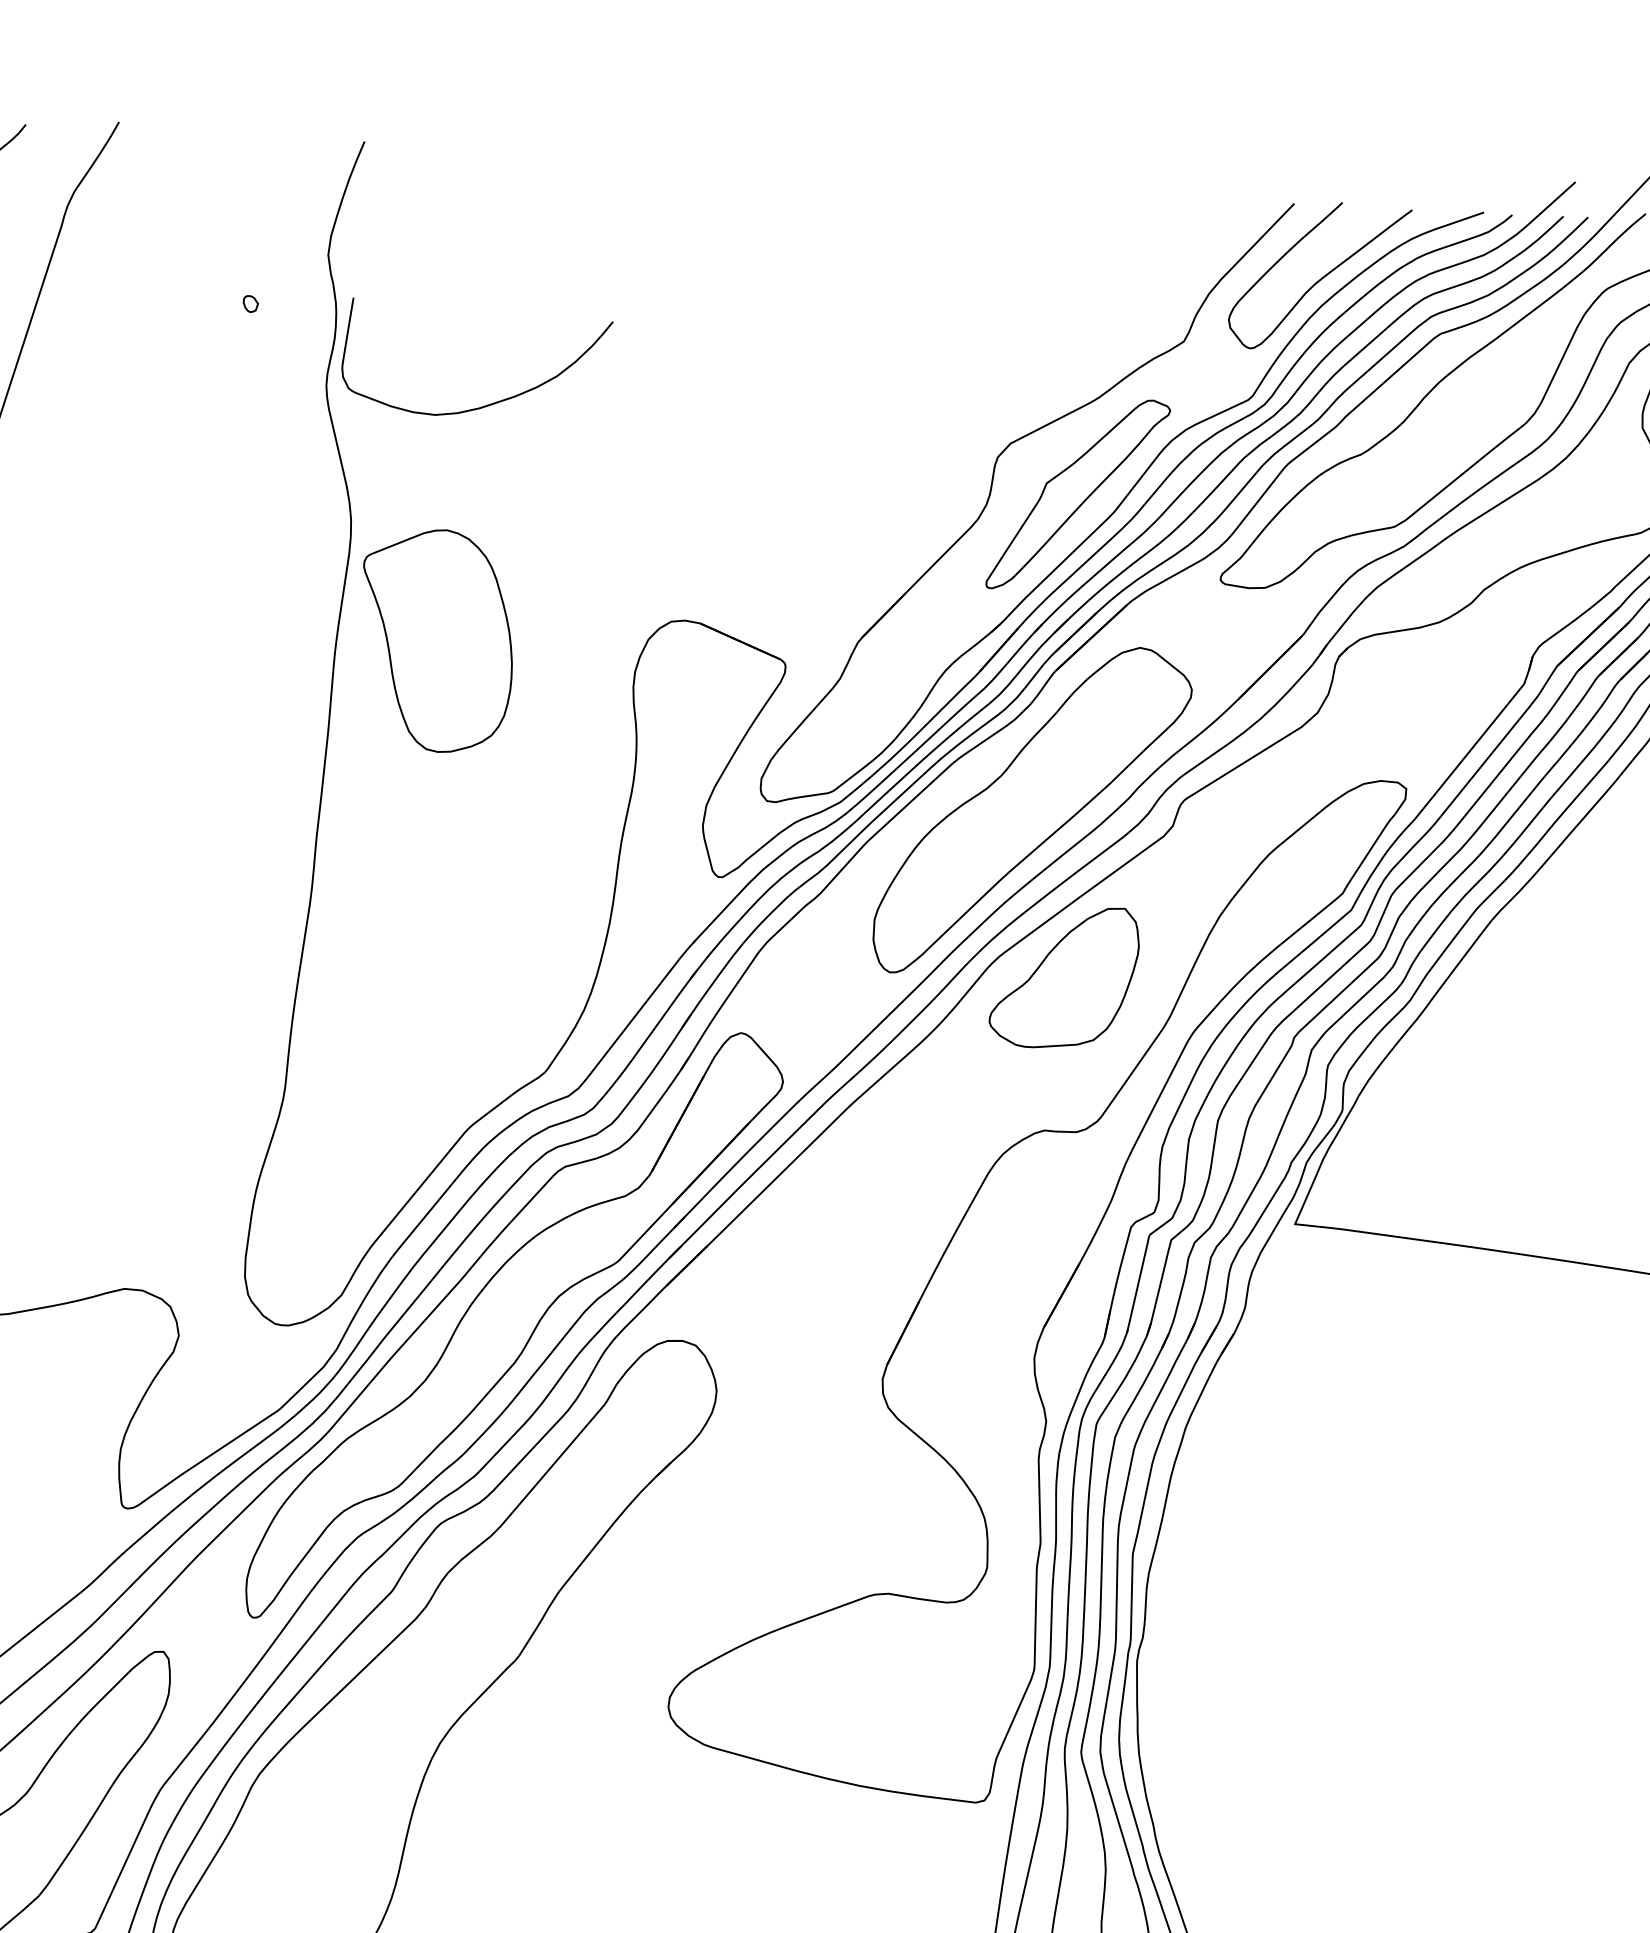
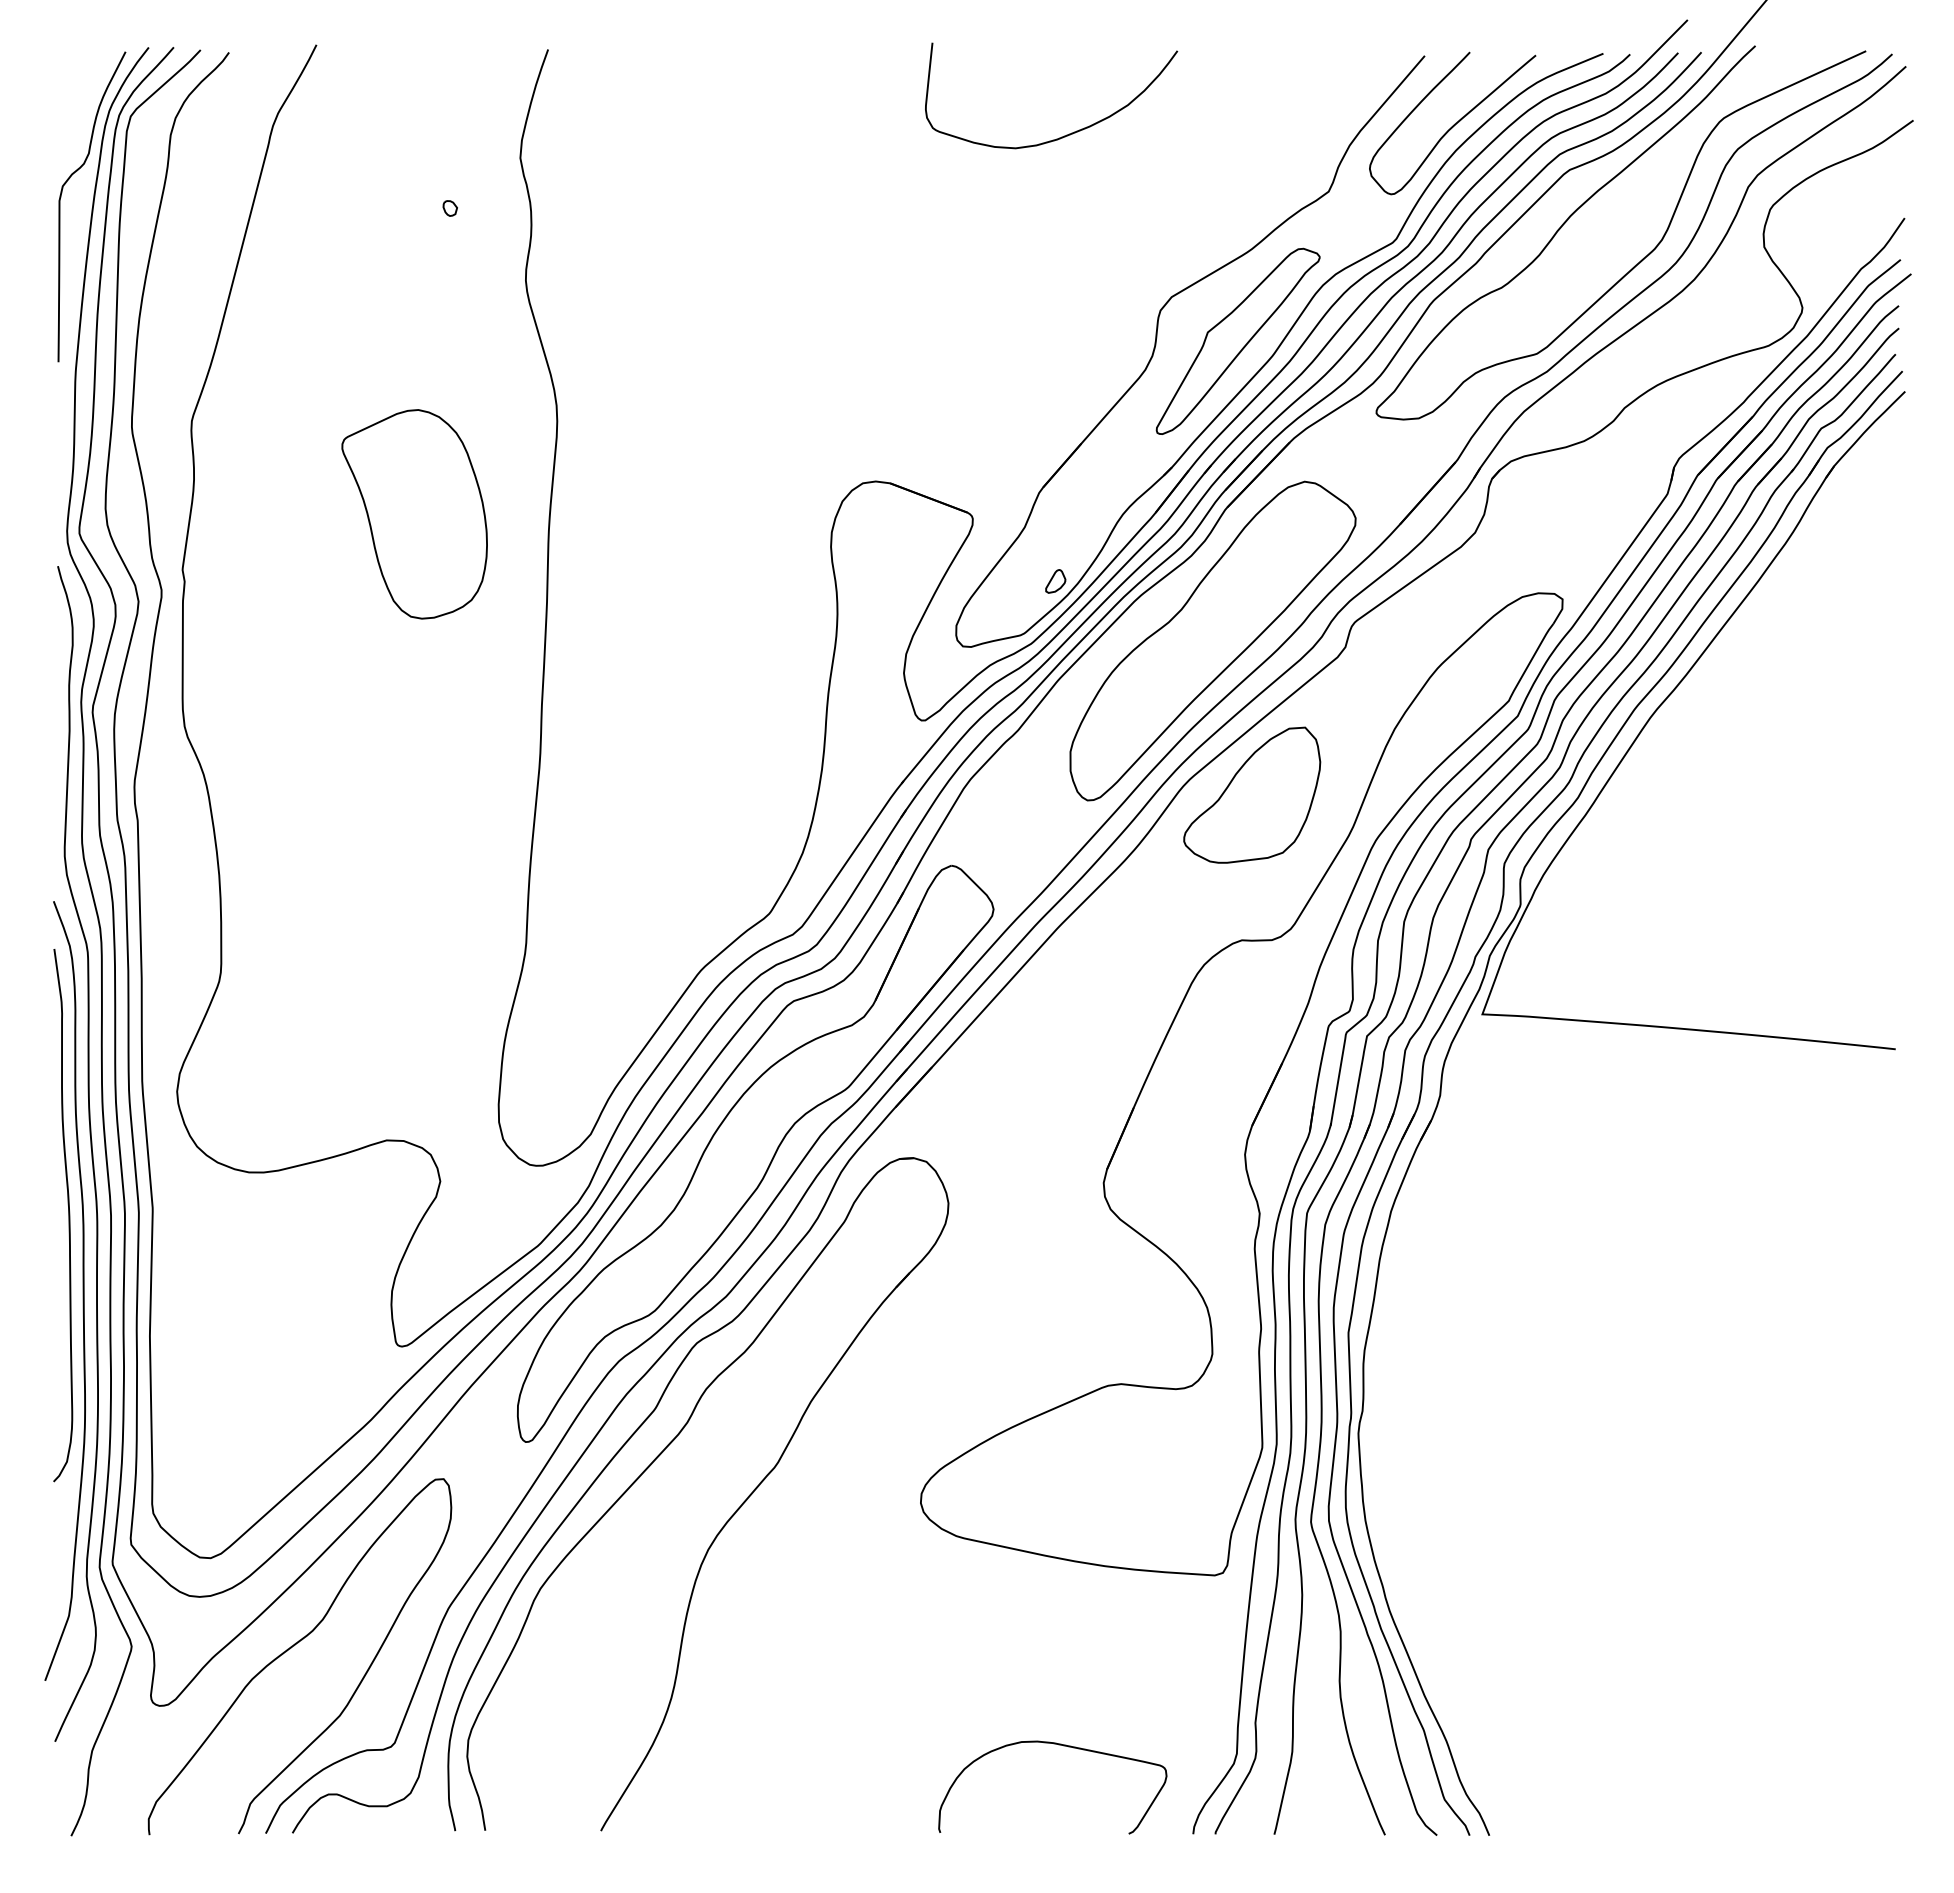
curve: (489, 403) -> (1066, 134), moved
part: (436, 640) -> (414, 514), moved
part: (869, 738) -> (1055, 581), added

